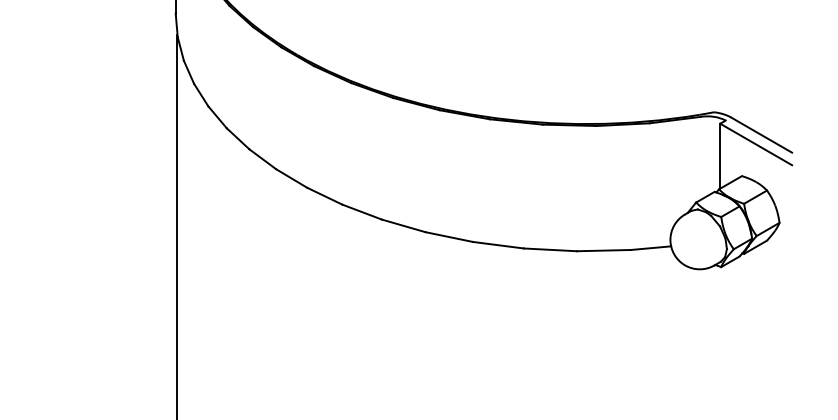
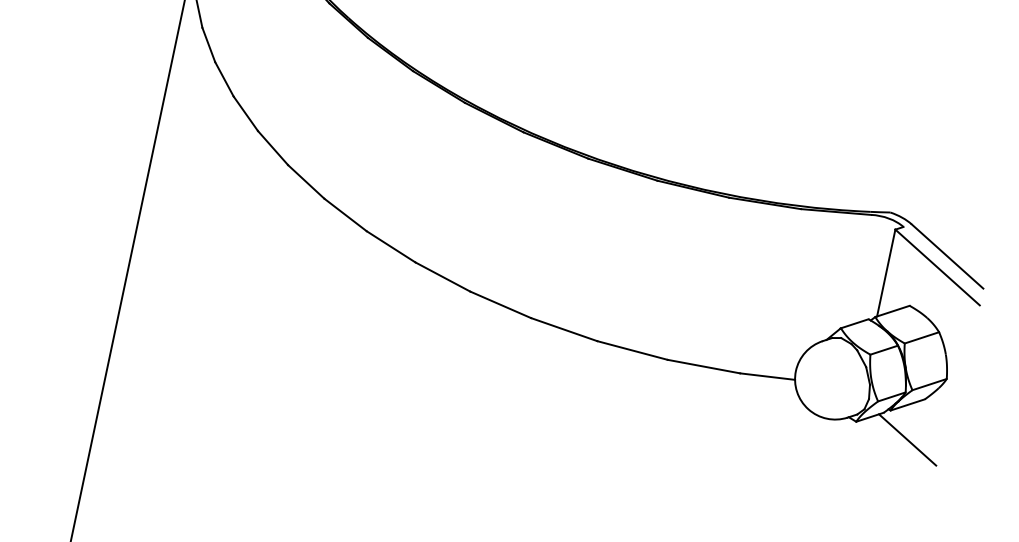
line: (760, 272) -> (907, 440), added

